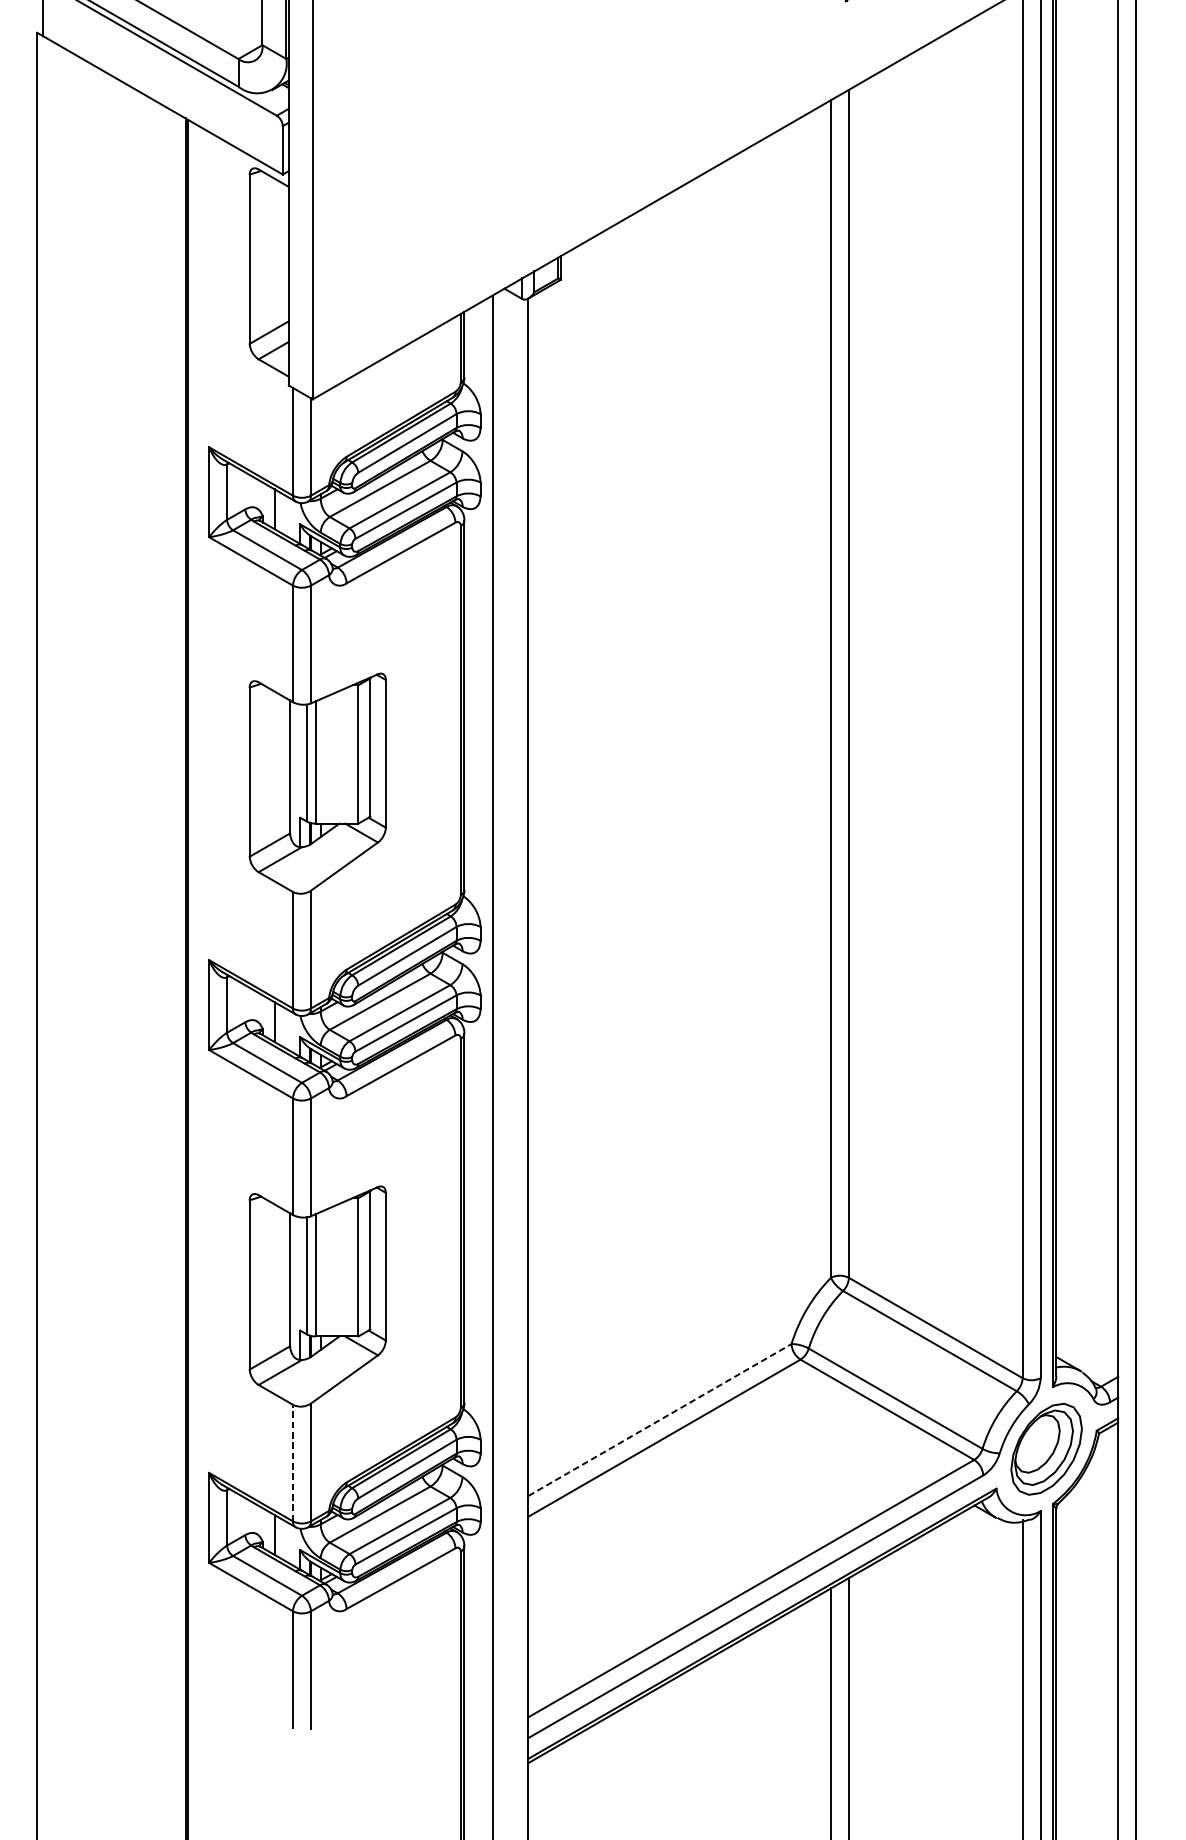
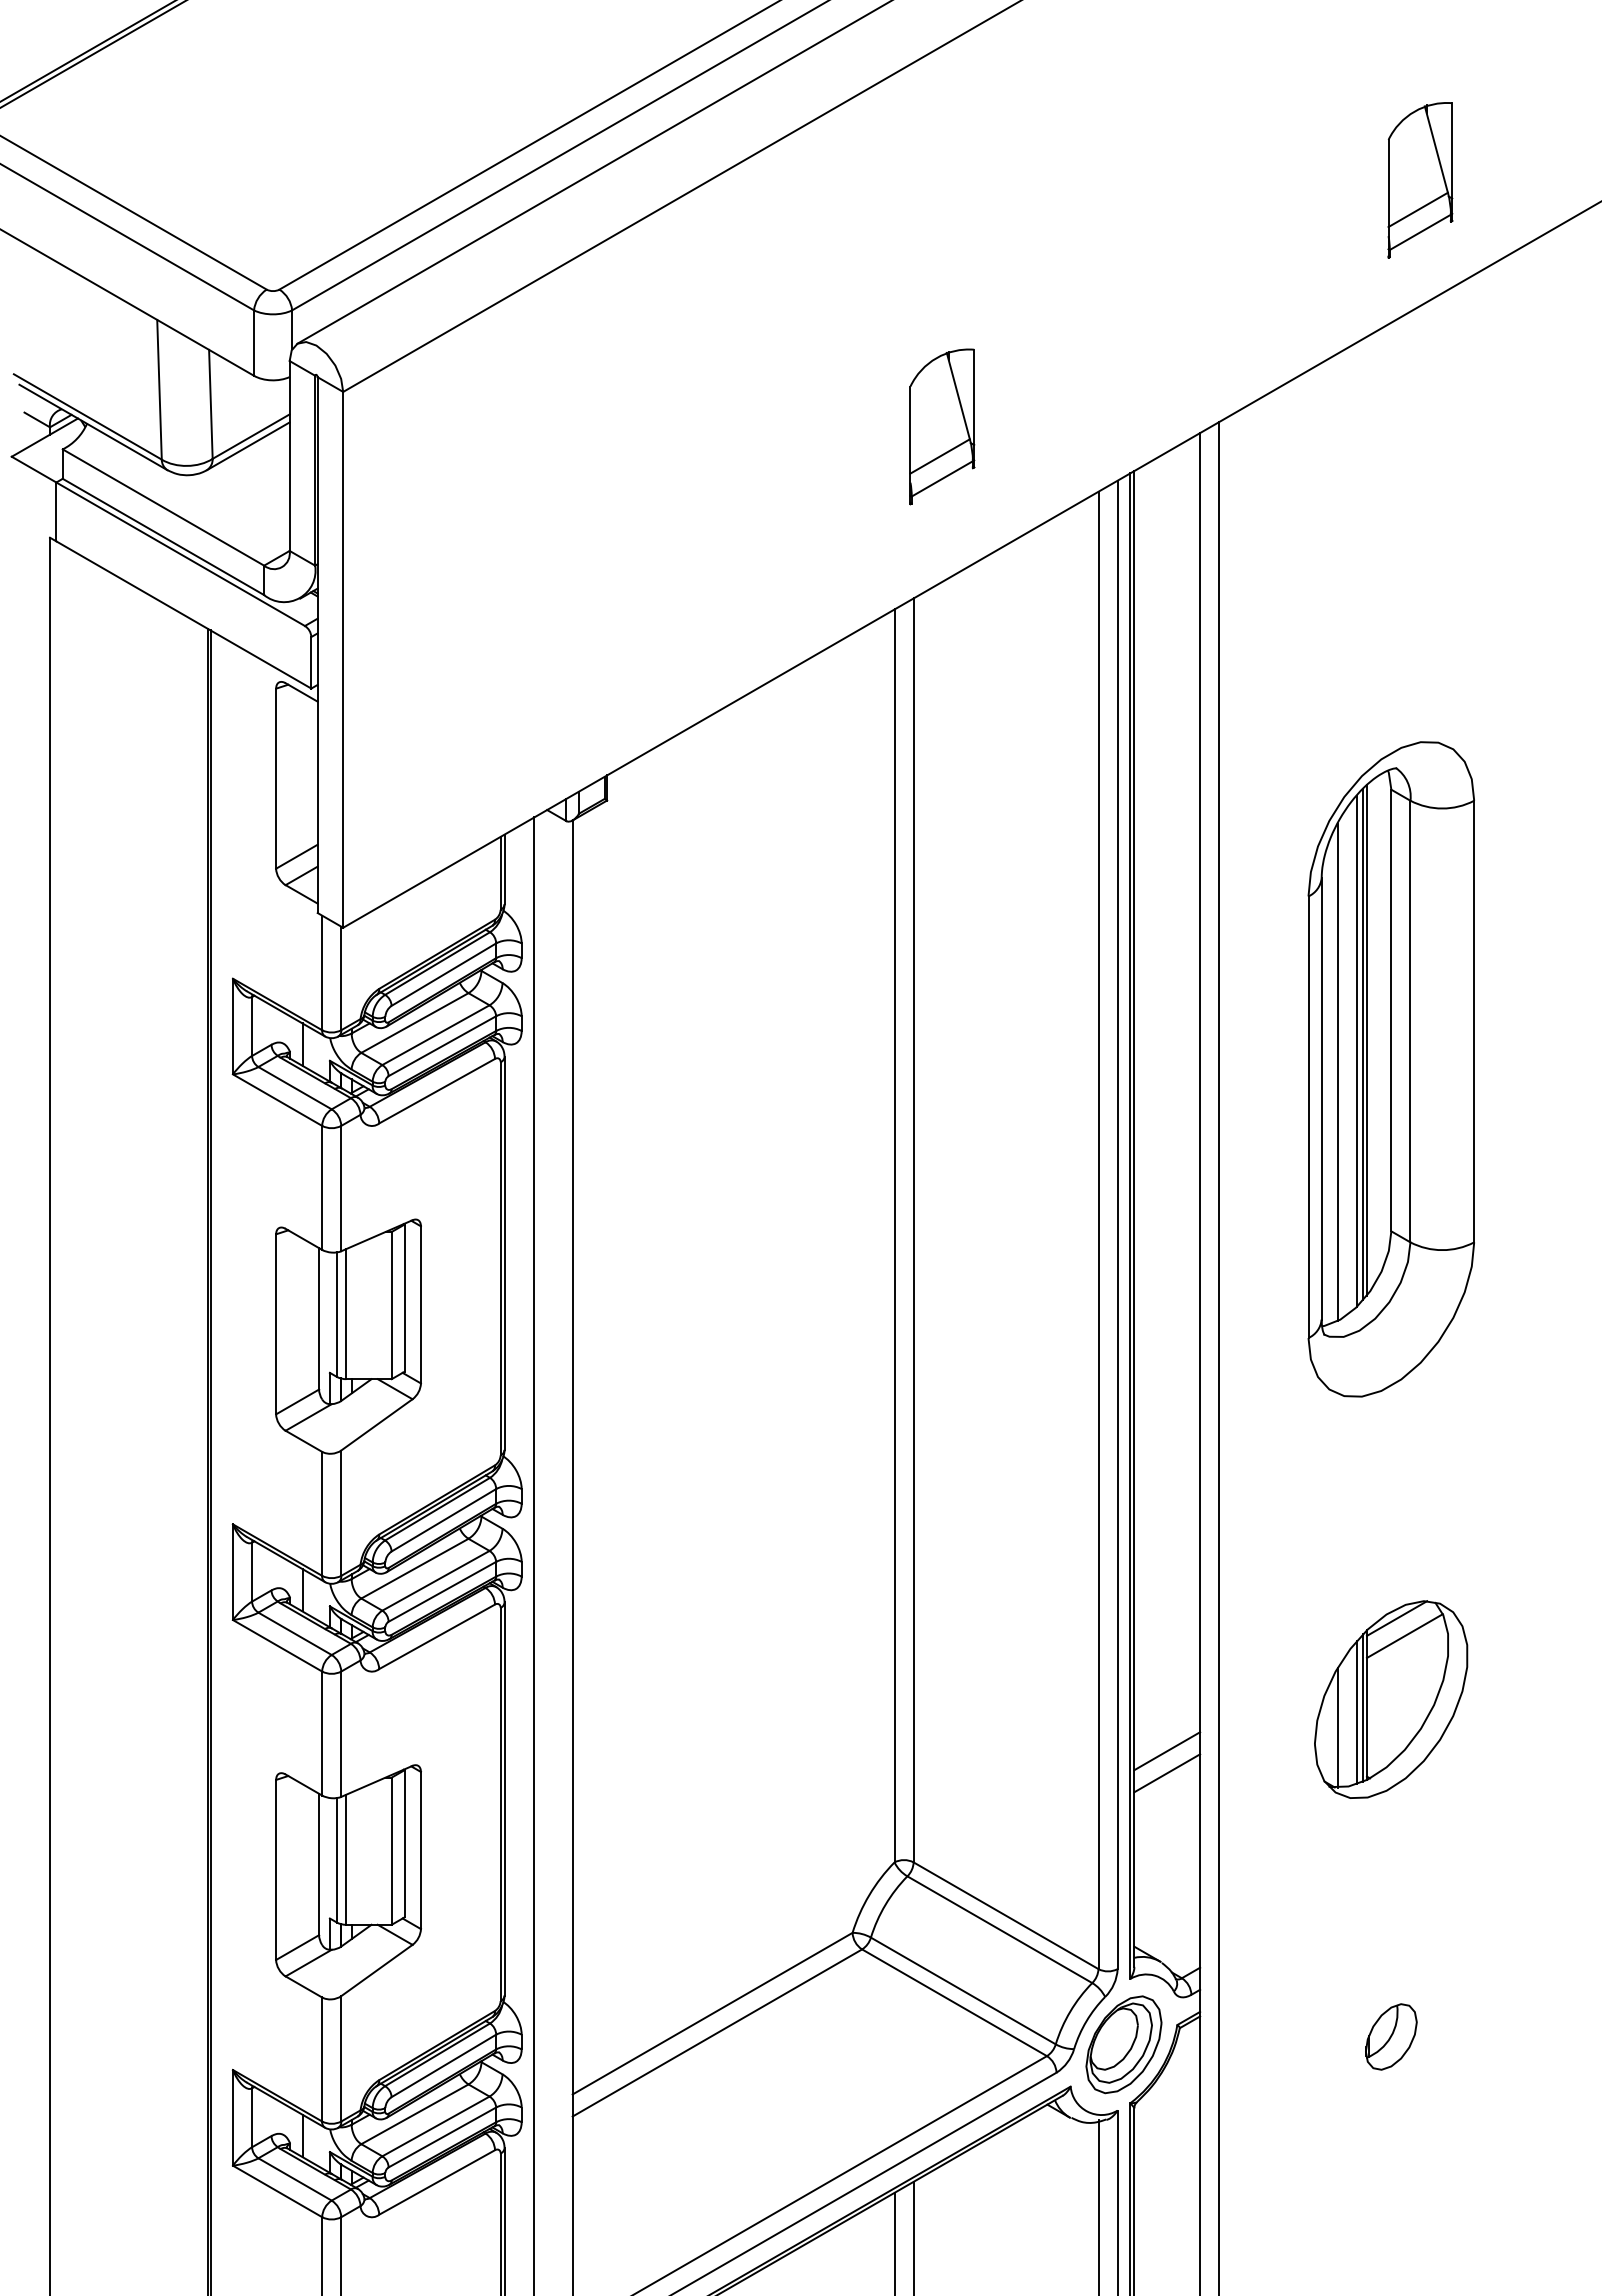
line: (1087, 1173) -> (1167, 1751), added
line: (1087, 1194) -> (1167, 1773), added
line: (659, 1419) -> (712, 2013), dashed -> solid
line: (293, 1463) -> (322, 2059), dashed -> solid

